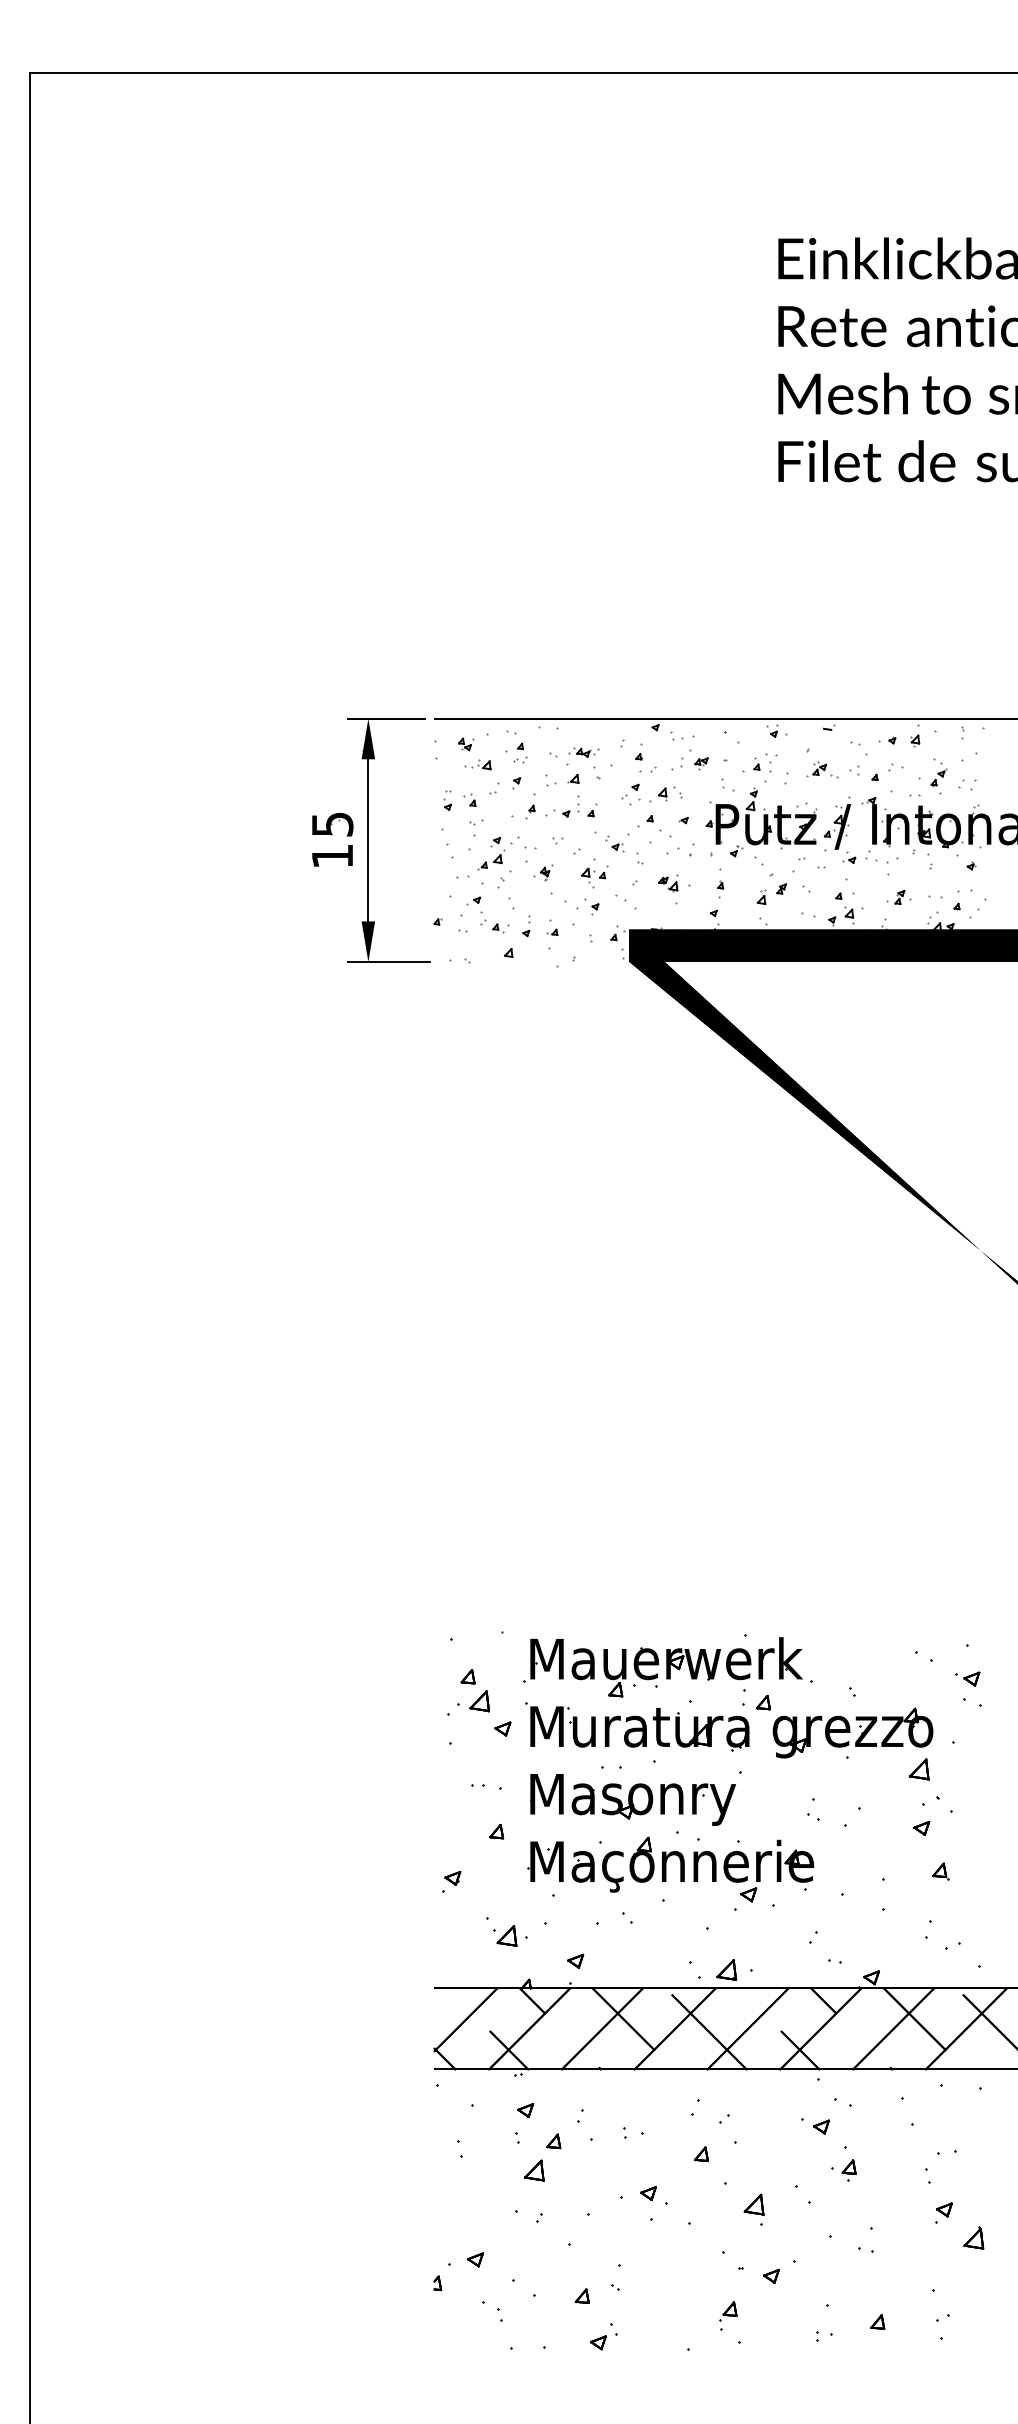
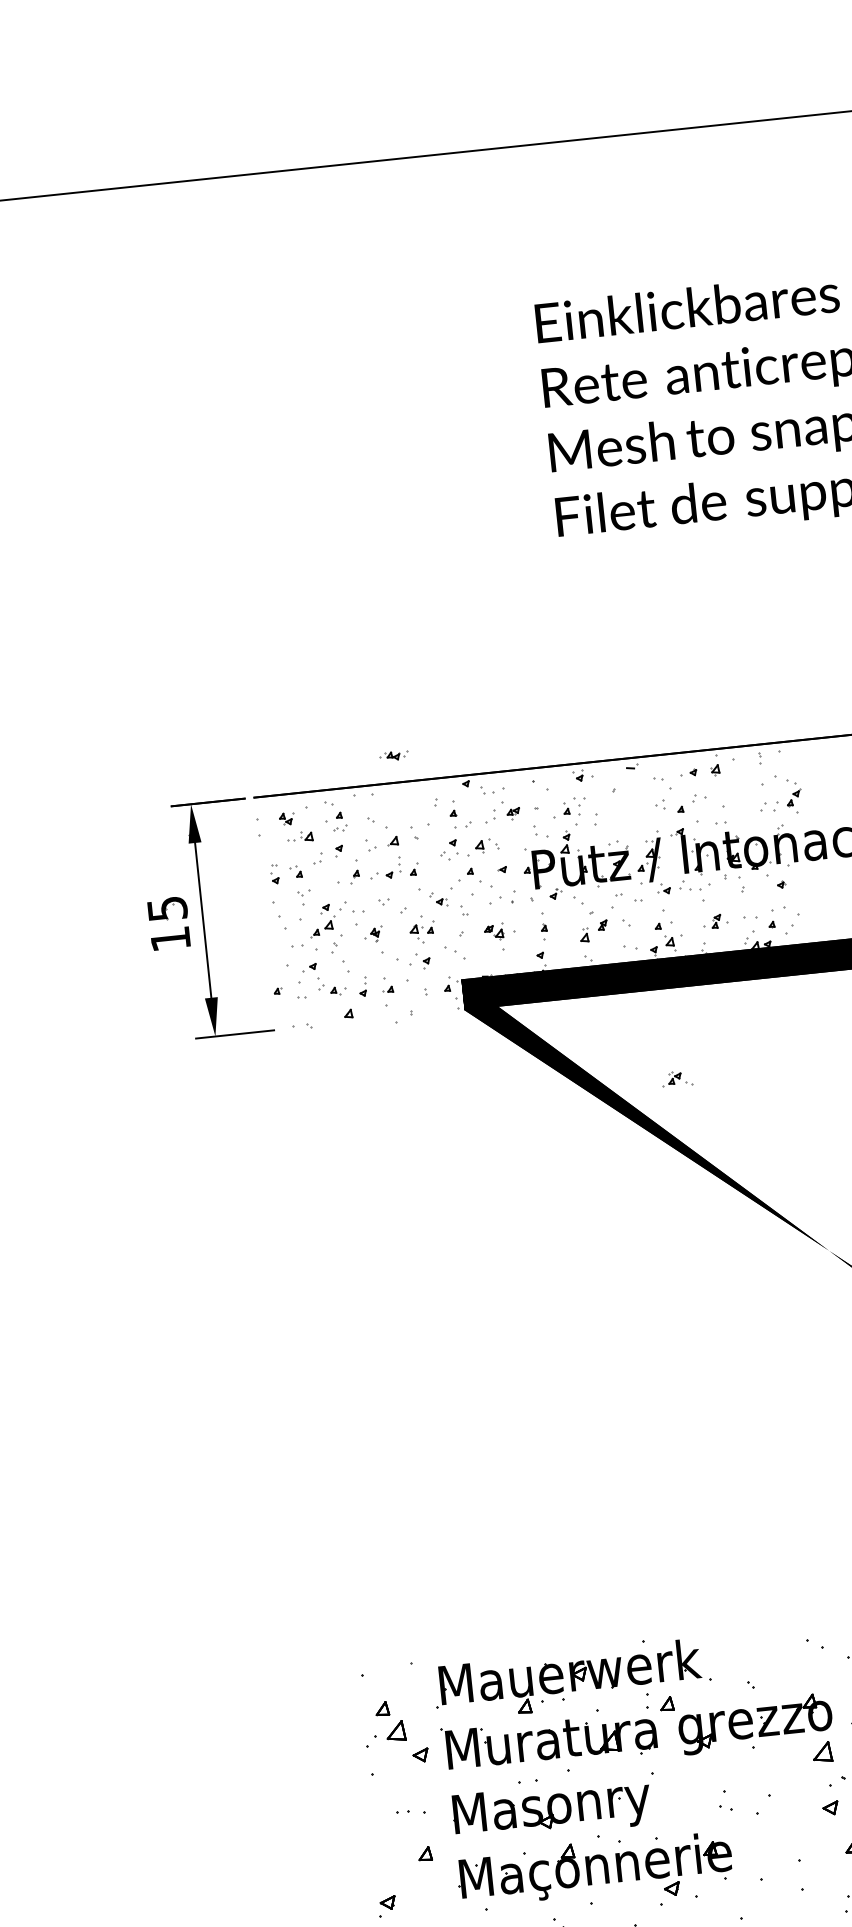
part: (583, 752) -> (393, 755), moved
part: (822, 769) -> (677, 1078), moved
part: (938, 776) -> (793, 796), moved

